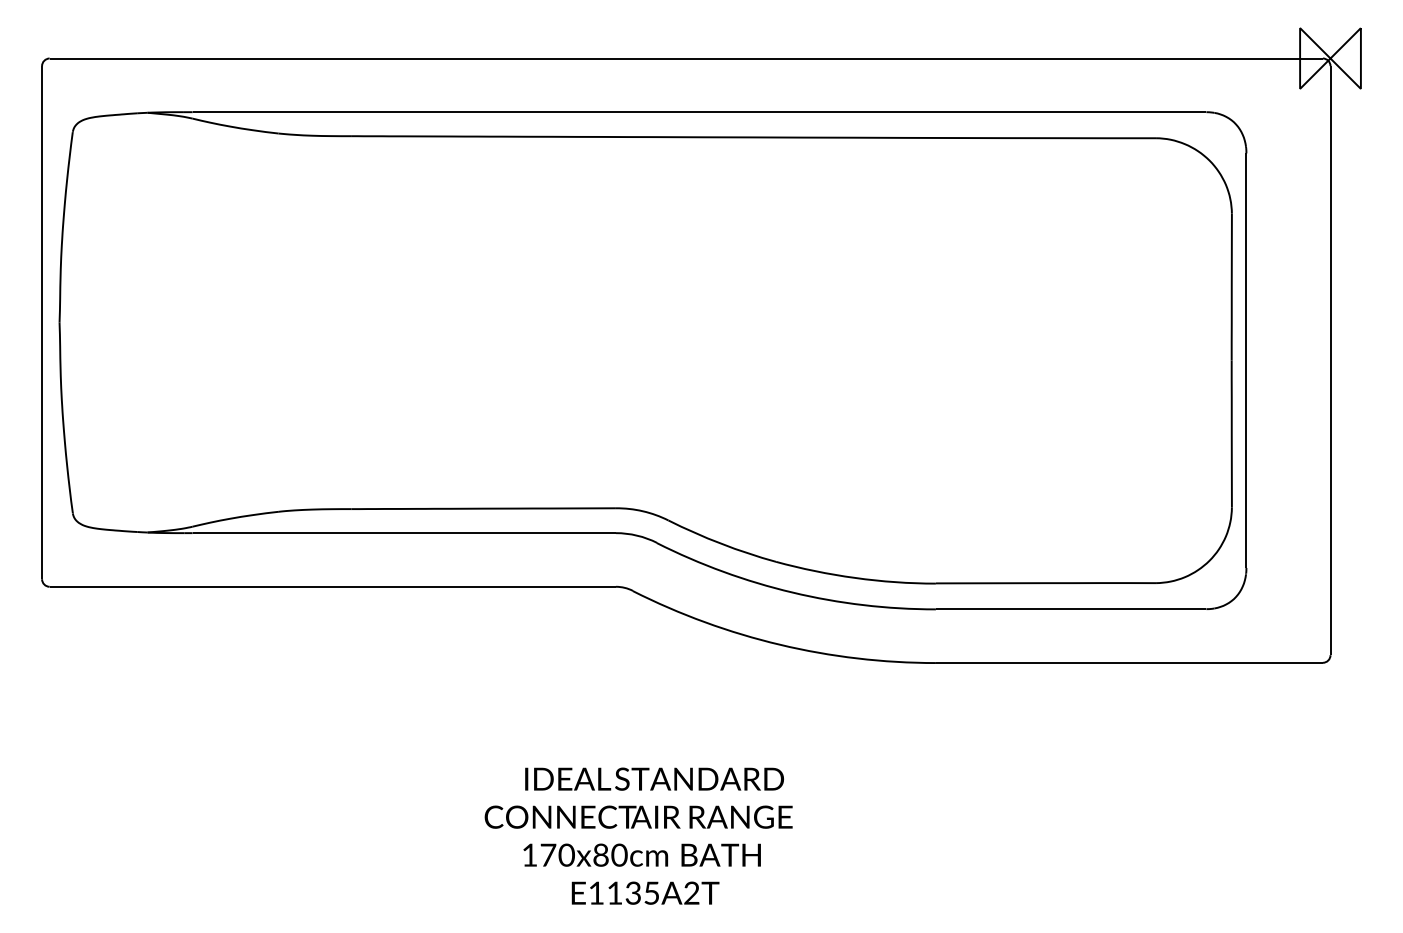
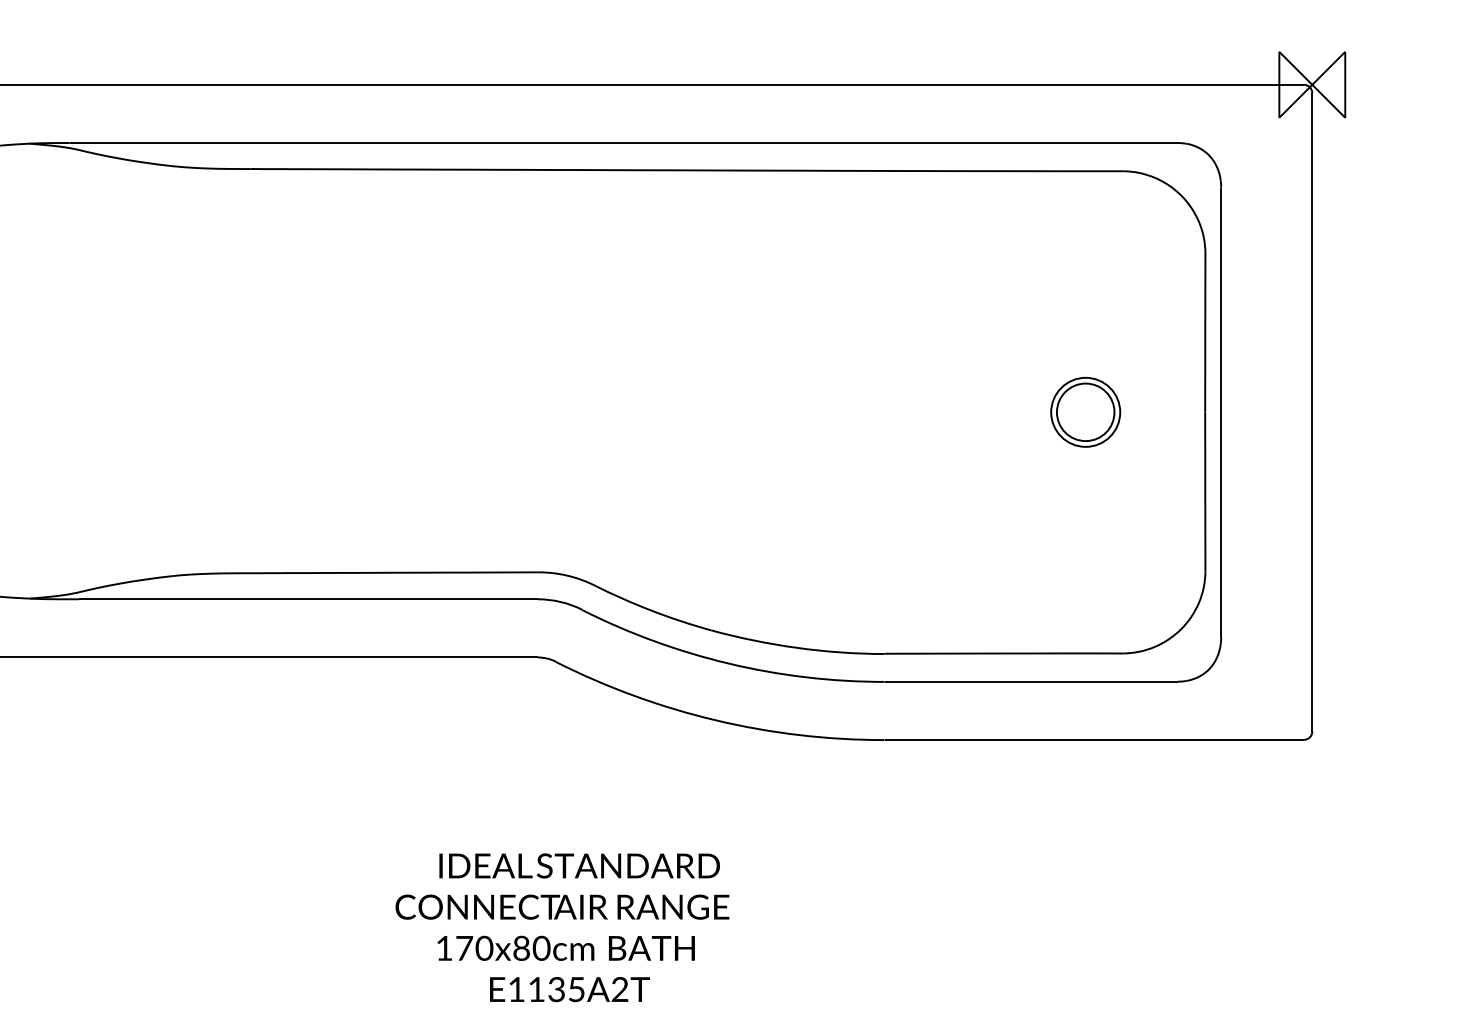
part: (1121, 360) -> (1085, 412), added

